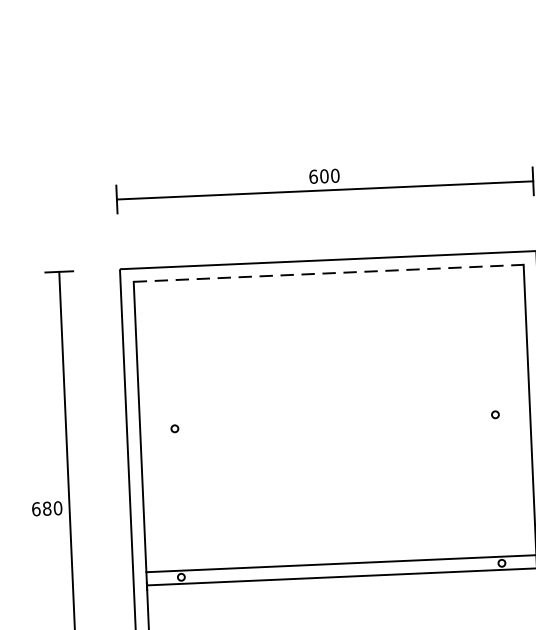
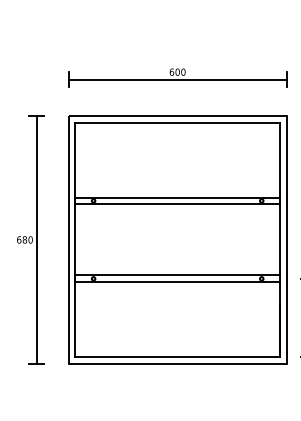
line: (330, 274) -> (178, 123), dashed -> solid
line: (334, 415) -> (177, 197), added
line: (335, 428) -> (177, 204), added

